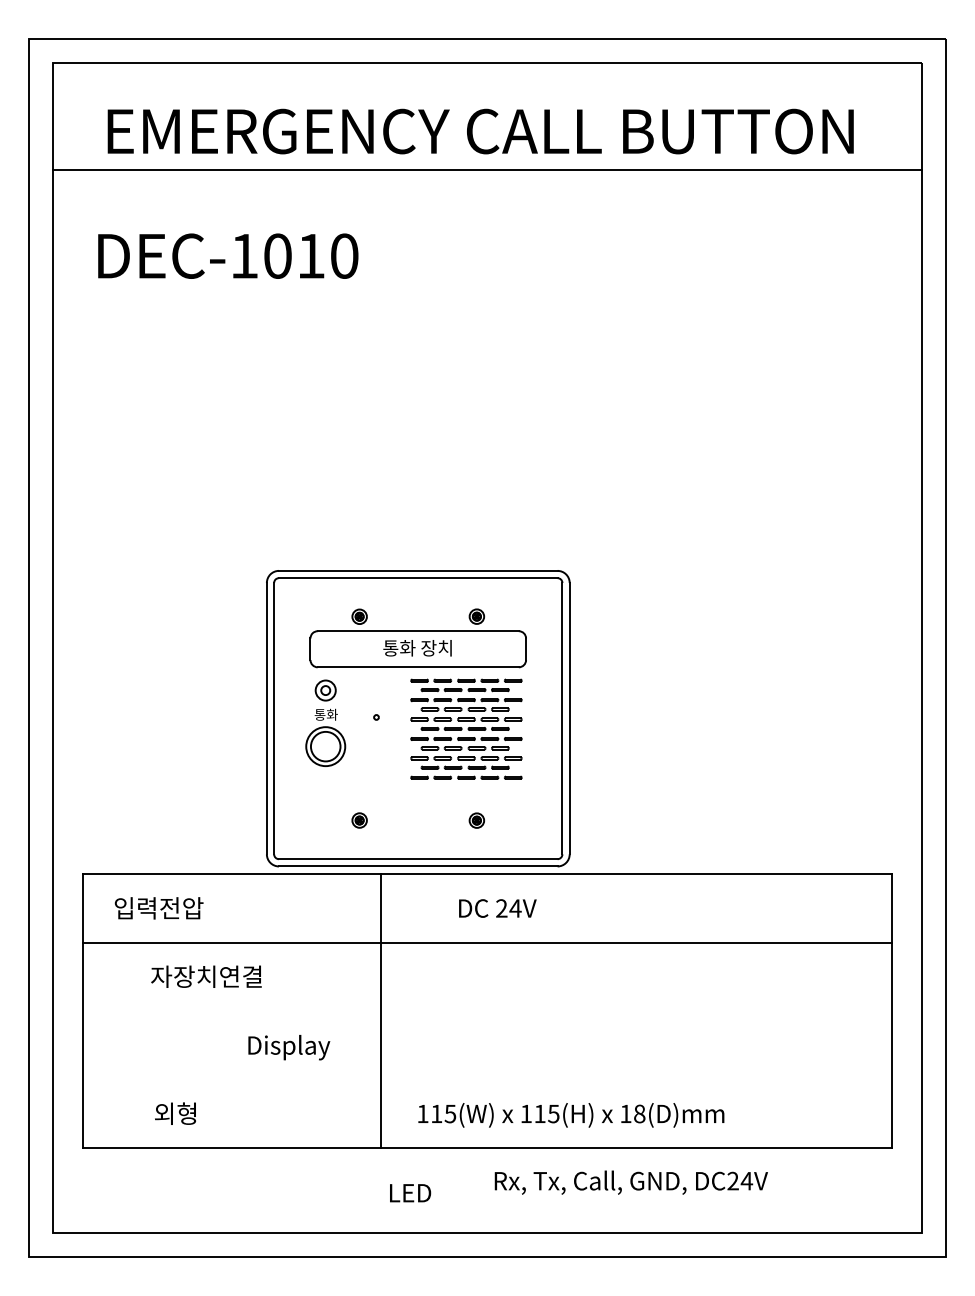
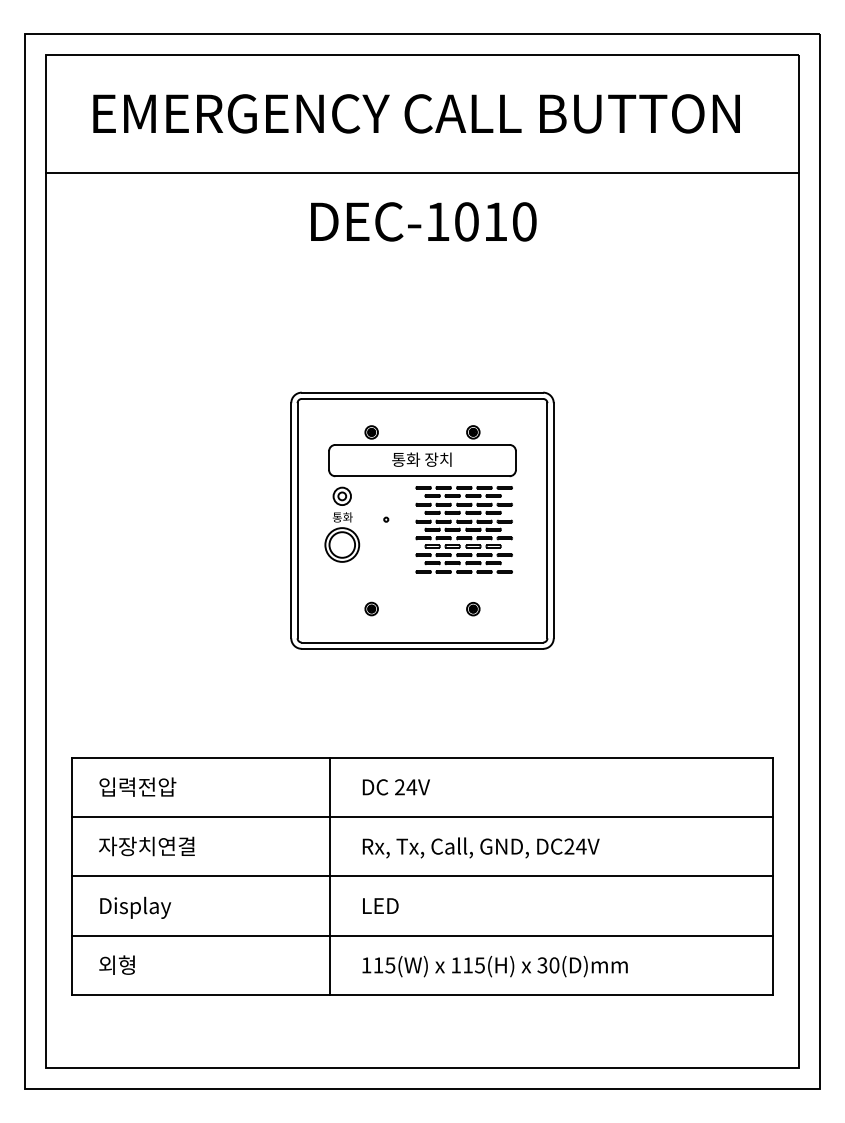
line: (487, 170) -> (422, 173), moved
text: (227, 255) -> (423, 221), moved
part: (418, 718) -> (422, 520), moved
text: (496, 908) -> (395, 787), moved
text: (205, 976) -> (146, 846), moved
line: (487, 1011) -> (422, 876), added
text: (289, 1047) -> (135, 907), moved
line: (487, 1079) -> (422, 935), added
text: (174, 1112) -> (116, 964), moved
text: (632, 1114) -> (548, 965), 18(D)mm -> 30(D)mm
text: (630, 1182) -> (480, 847), moved
text: (410, 1192) -> (380, 905), moved

